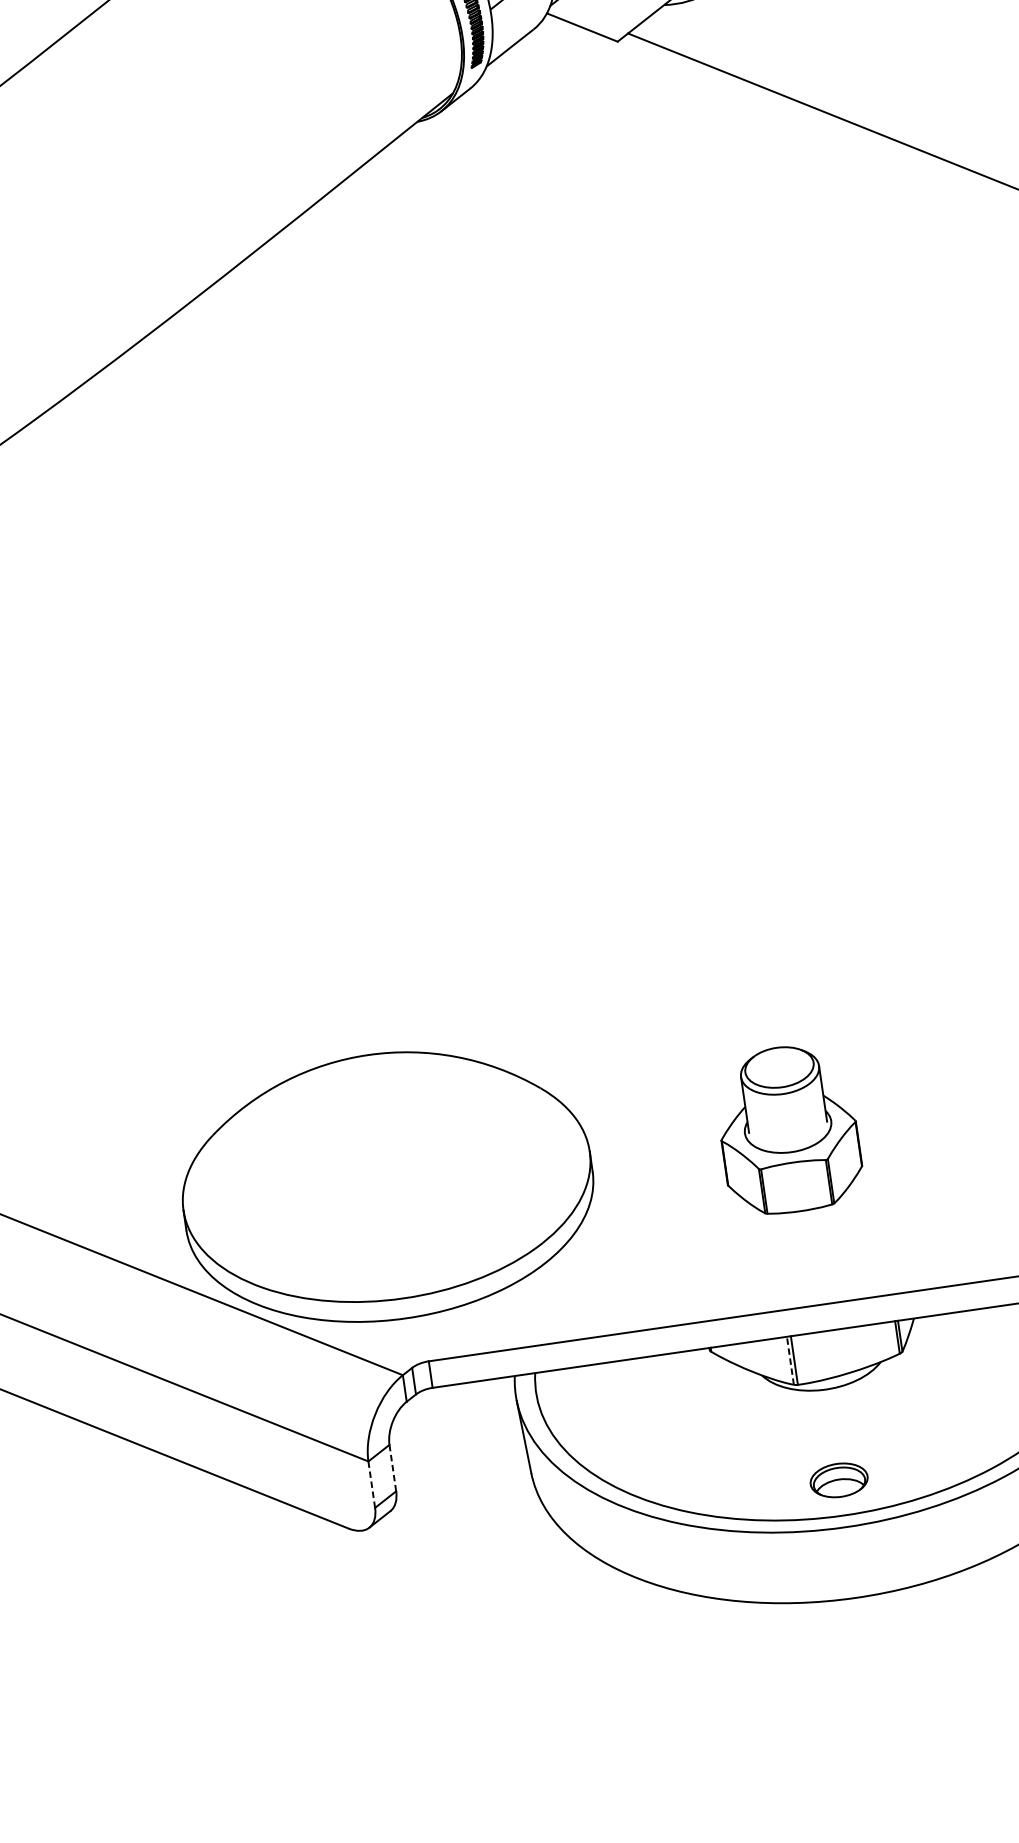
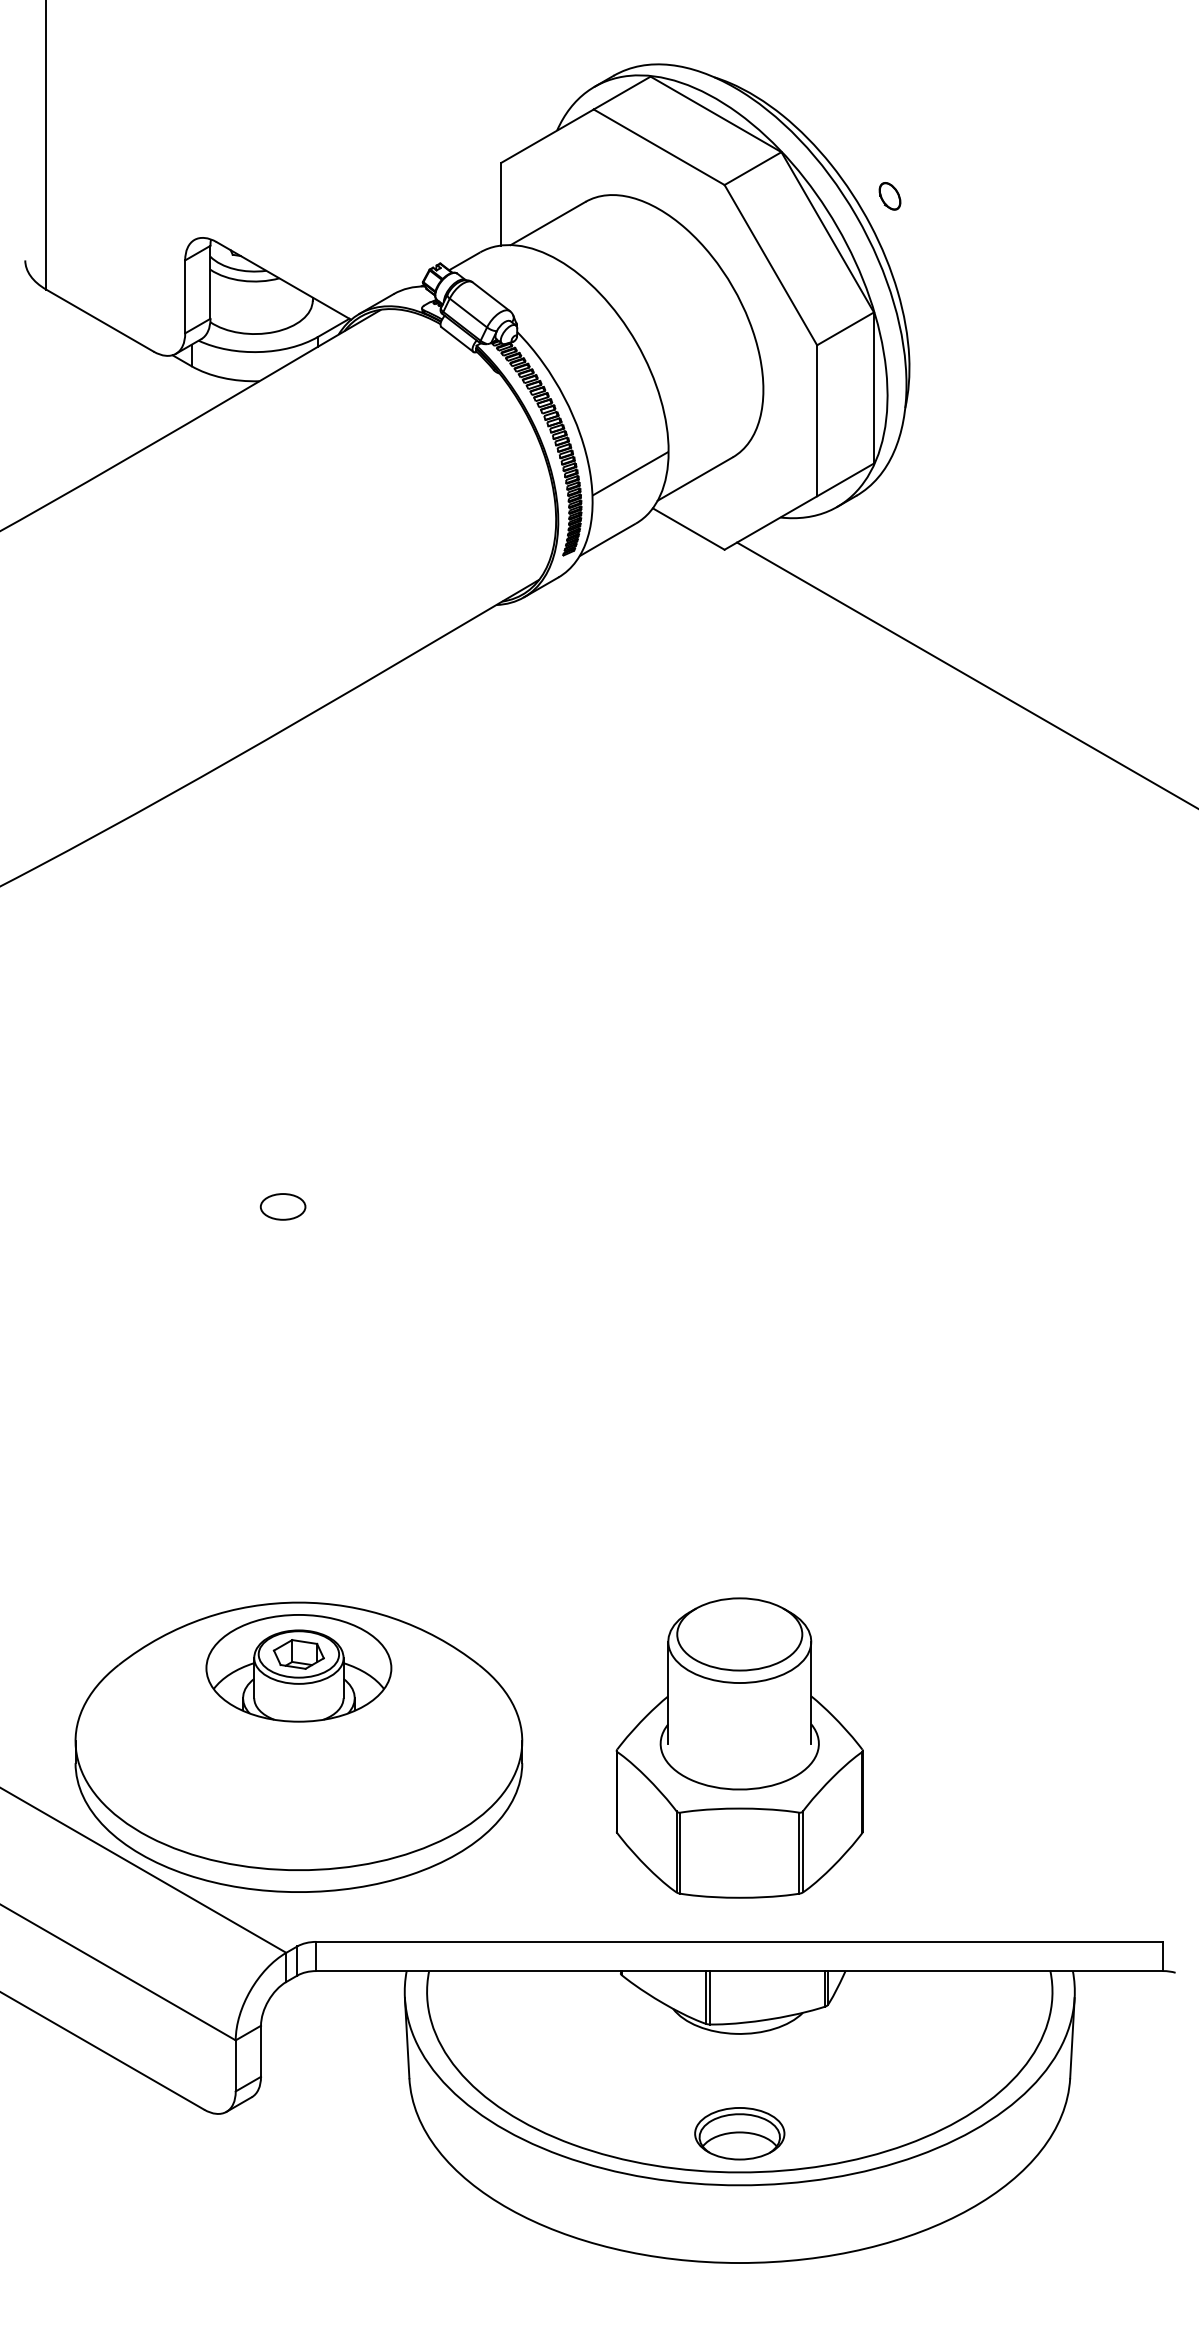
part: (301, 696) -> (282, 1206), added
part: (376, 1115) -> (298, 1668), added
part: (788, 1129) -> (739, 1747), size x1.67
line: (789, 1360) -> (705, 1996), dashed -> solid
line: (393, 1468) -> (261, 2051), dashed -> solid
part: (838, 1480) -> (739, 2133), size x1.43
line: (371, 1484) -> (235, 2065), dashed -> solid

